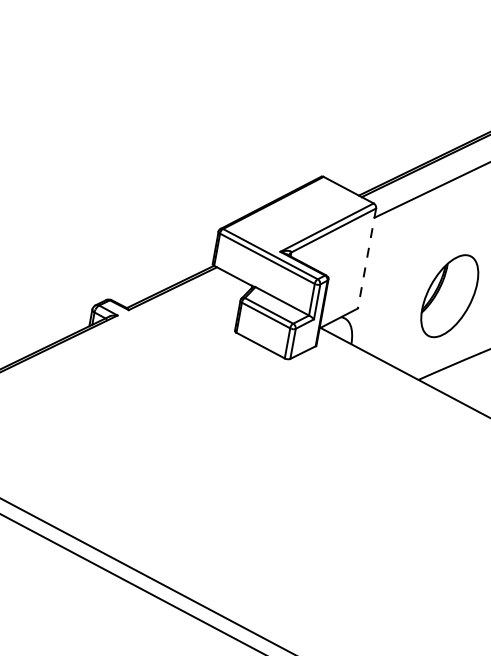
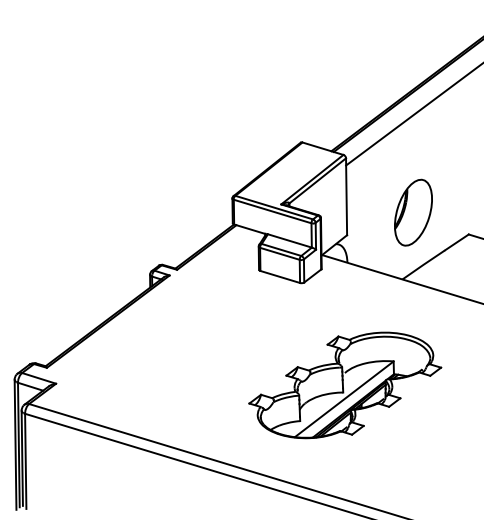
line: (366, 259) -> (346, 197), dashed -> solid
part: (317, 502) -> (345, 385), added

